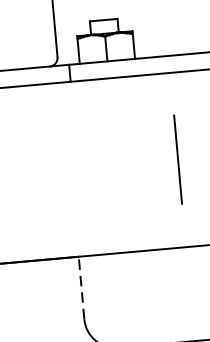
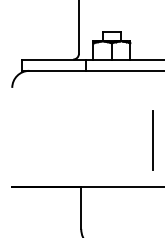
line: (177, 159) -> (152, 140), moved
line: (82, 288) -> (81, 208), dashed -> solid

